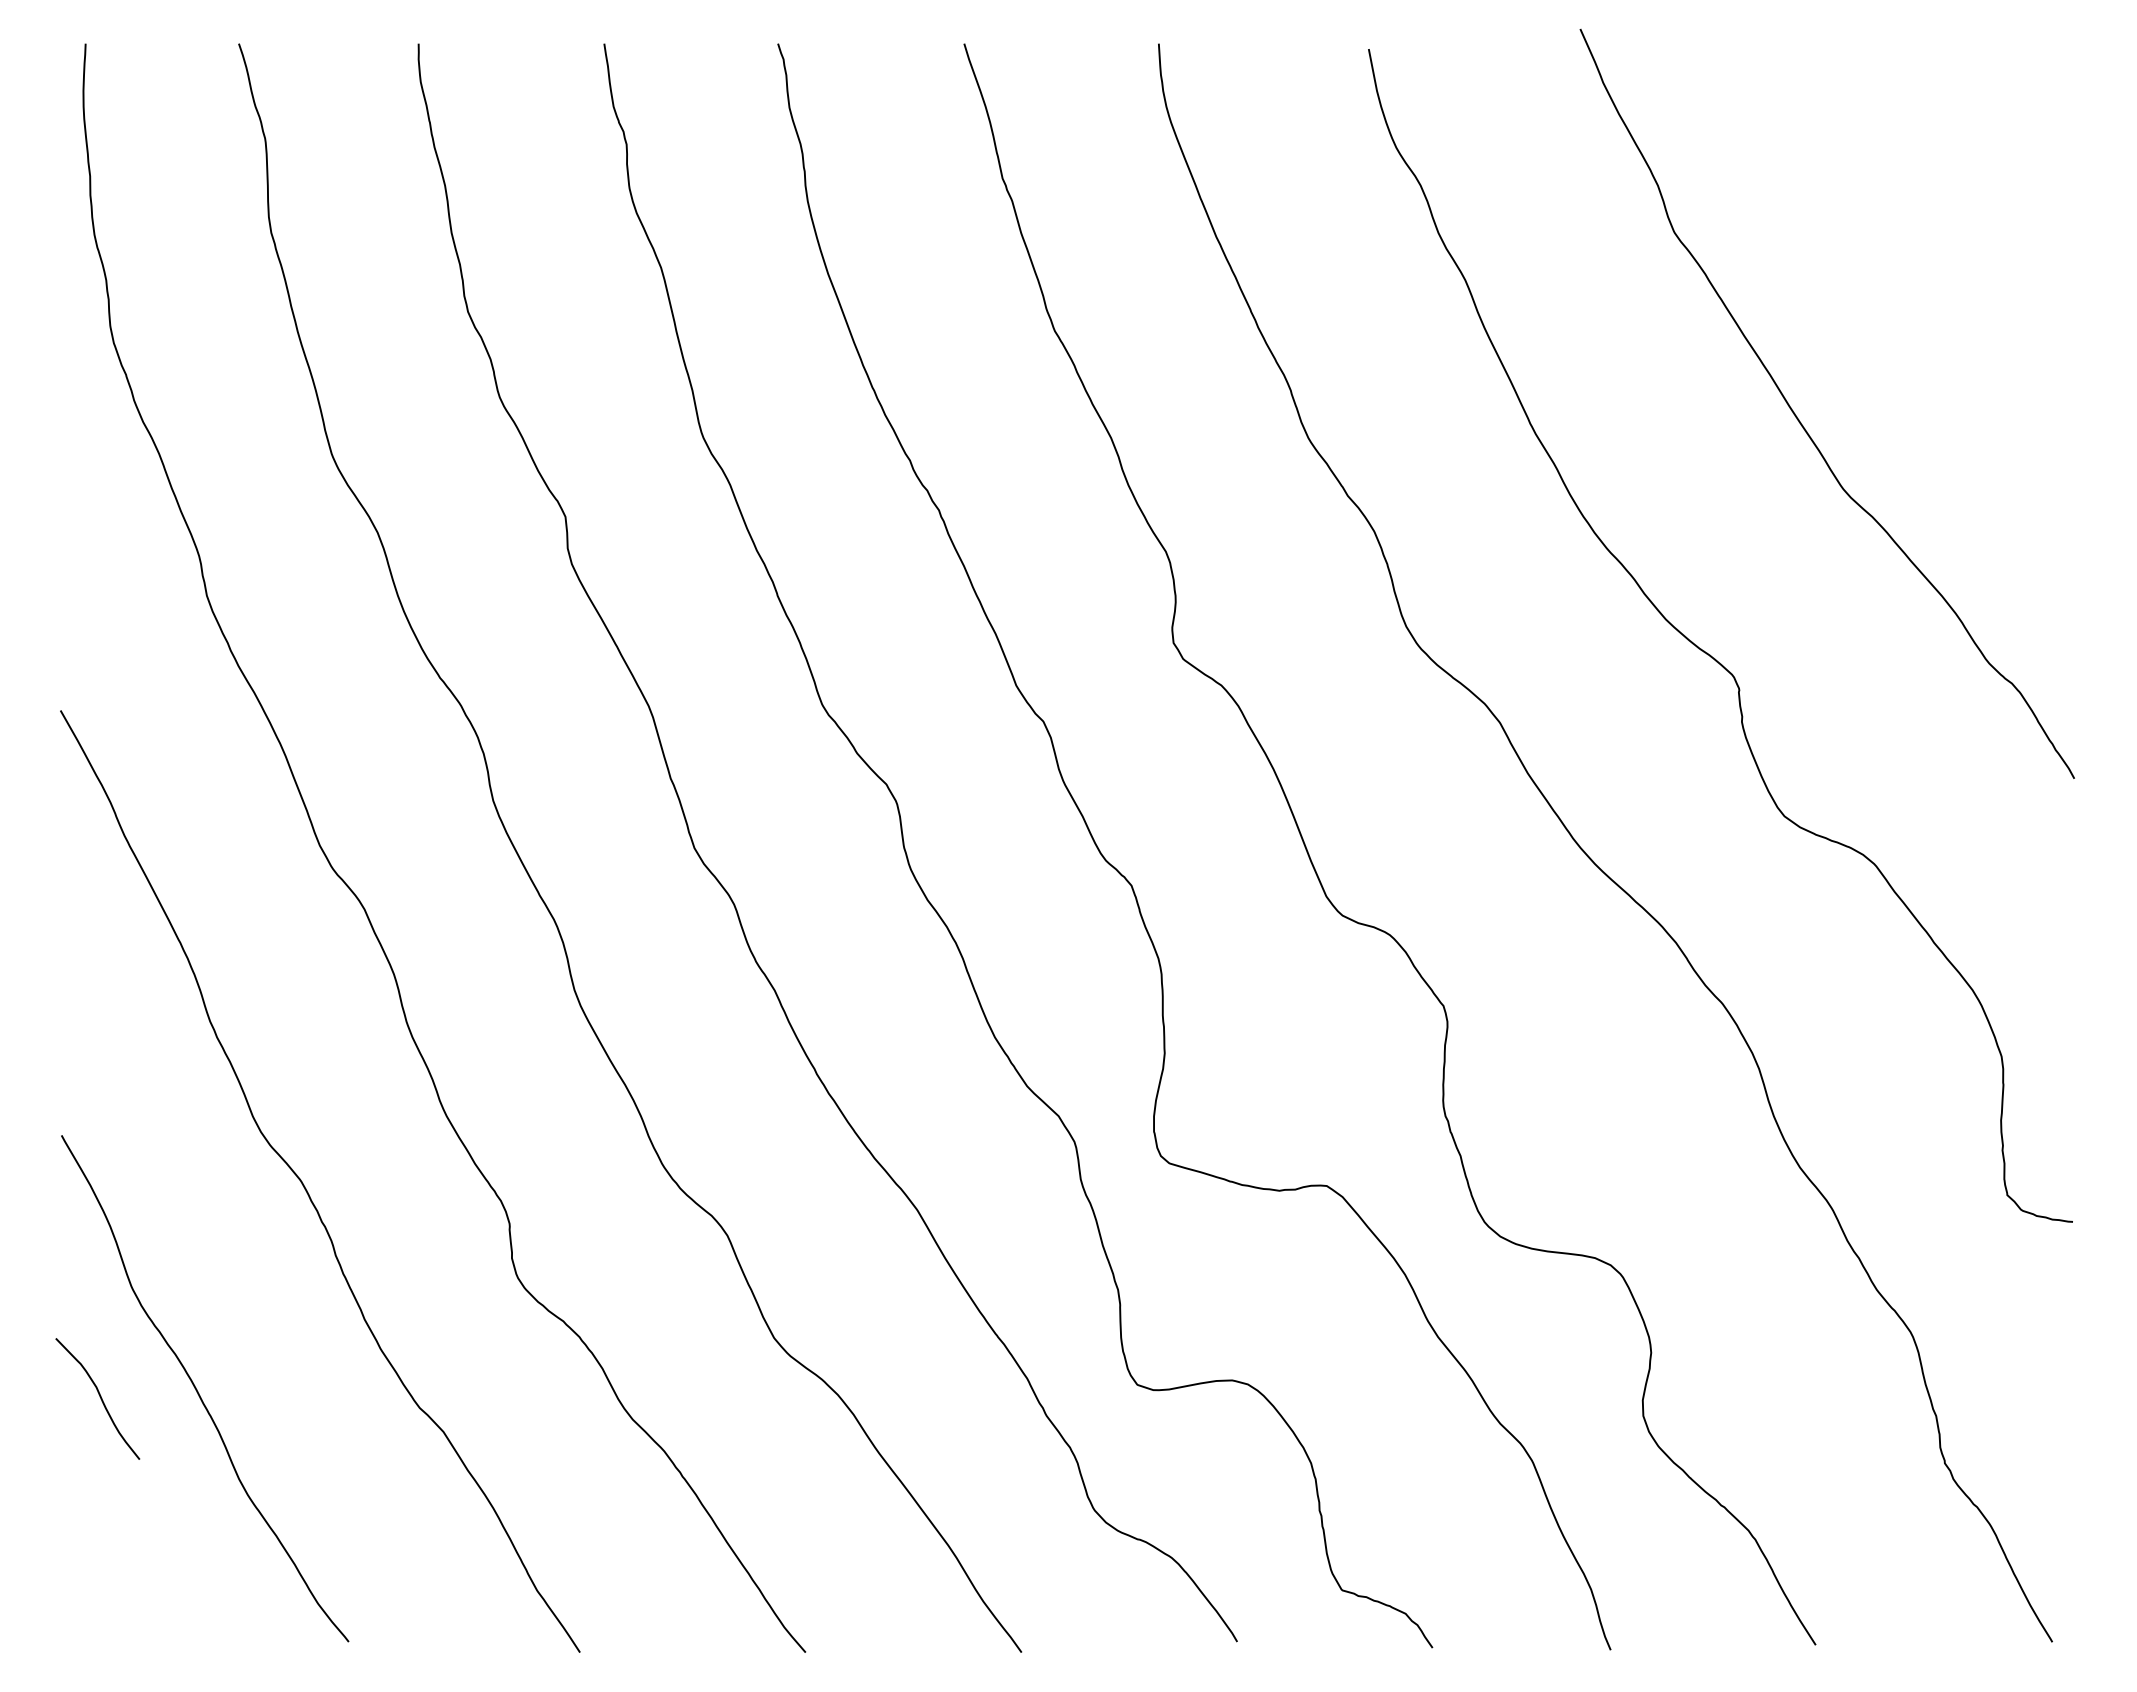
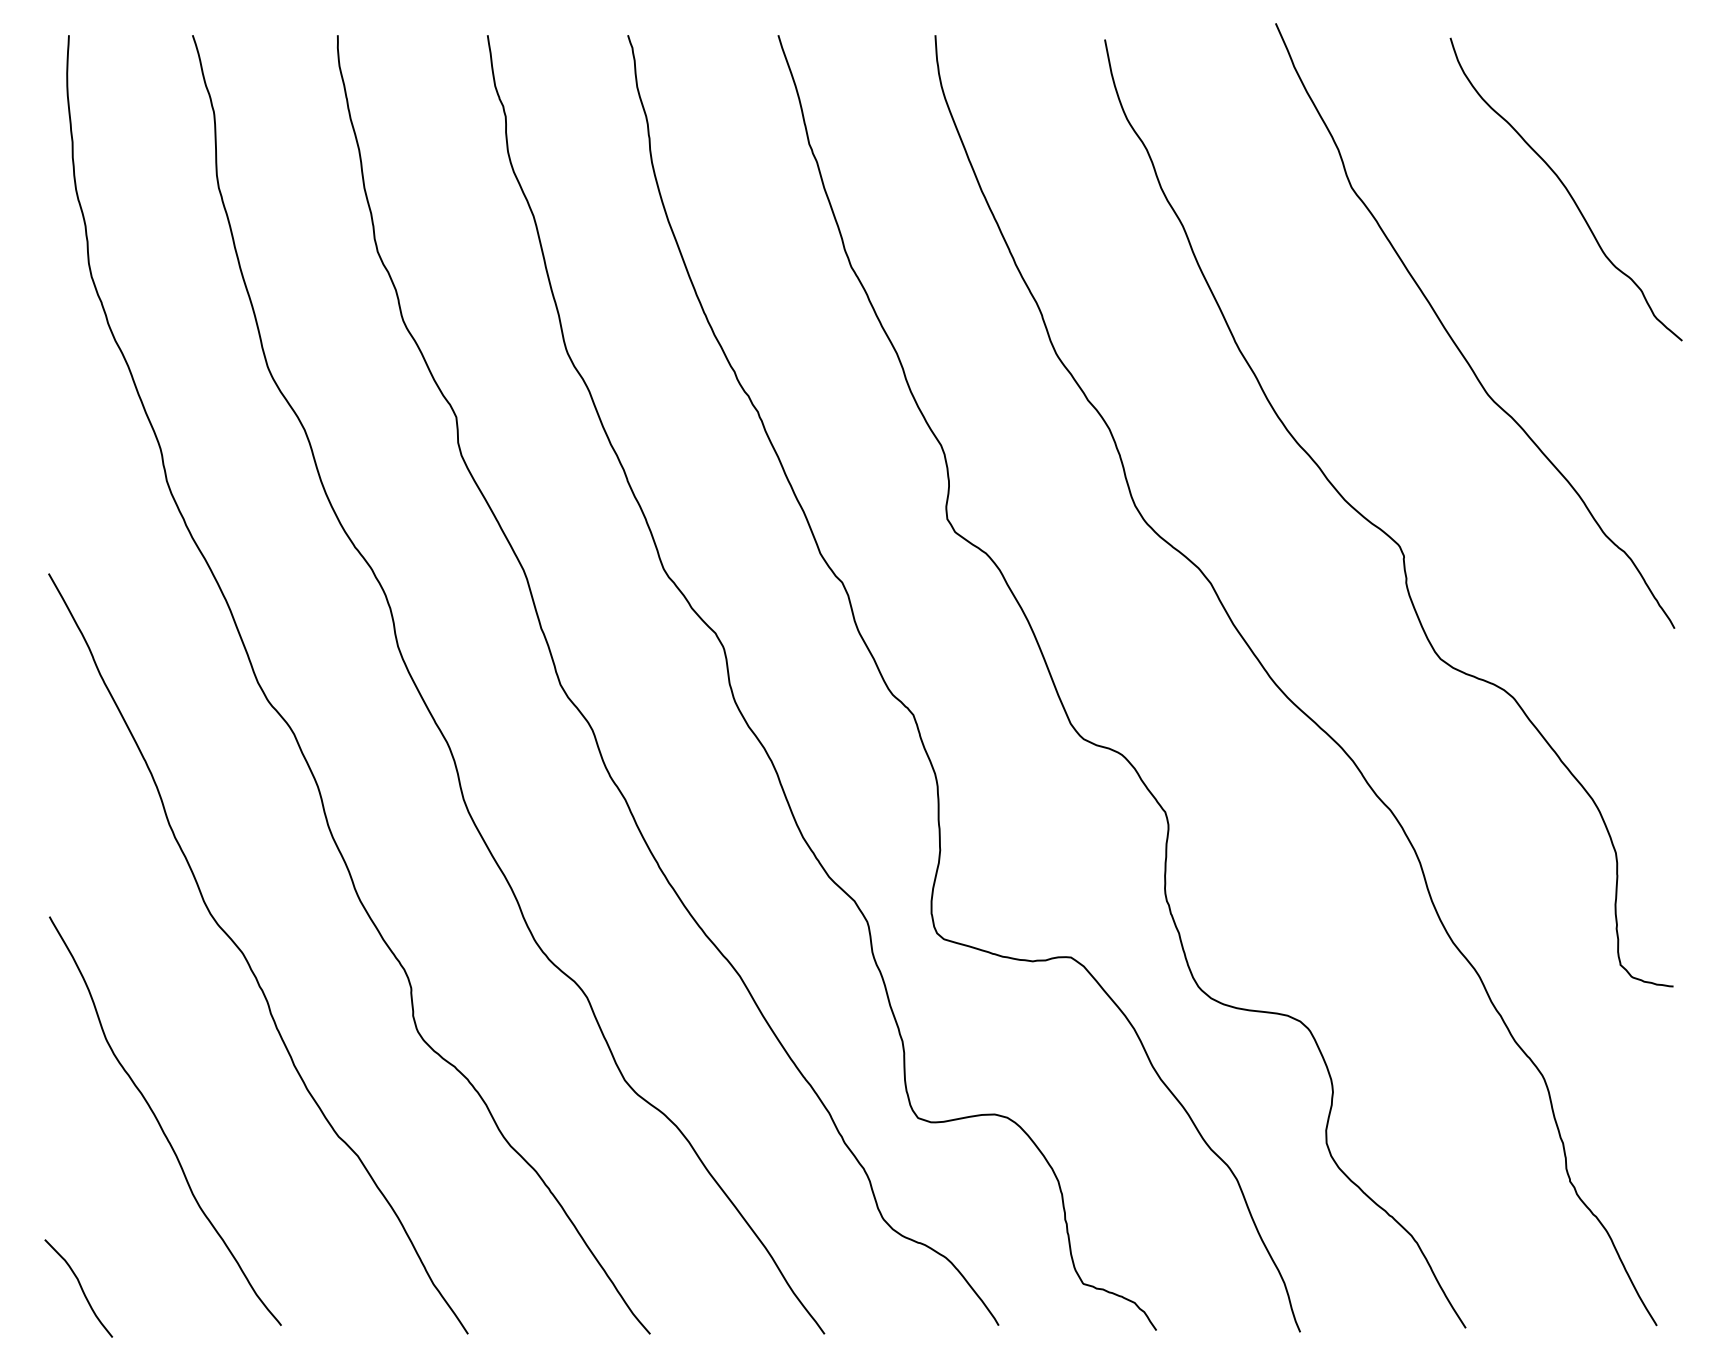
curve: (1940, 234) -> (1566, 189), added
curve: (99, 1396) -> (80, 1286), moved

